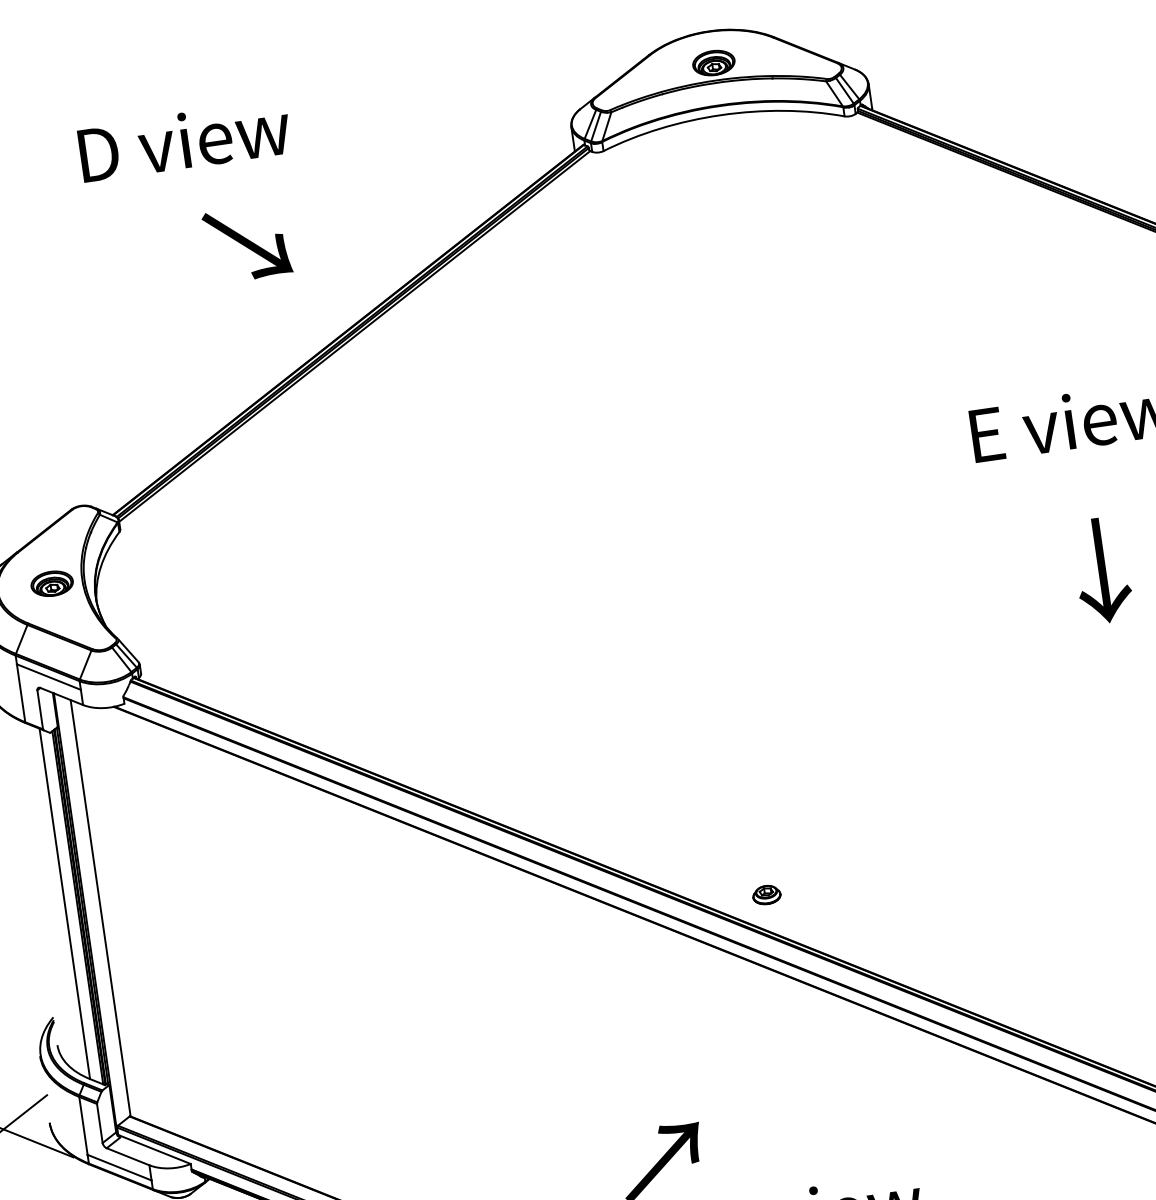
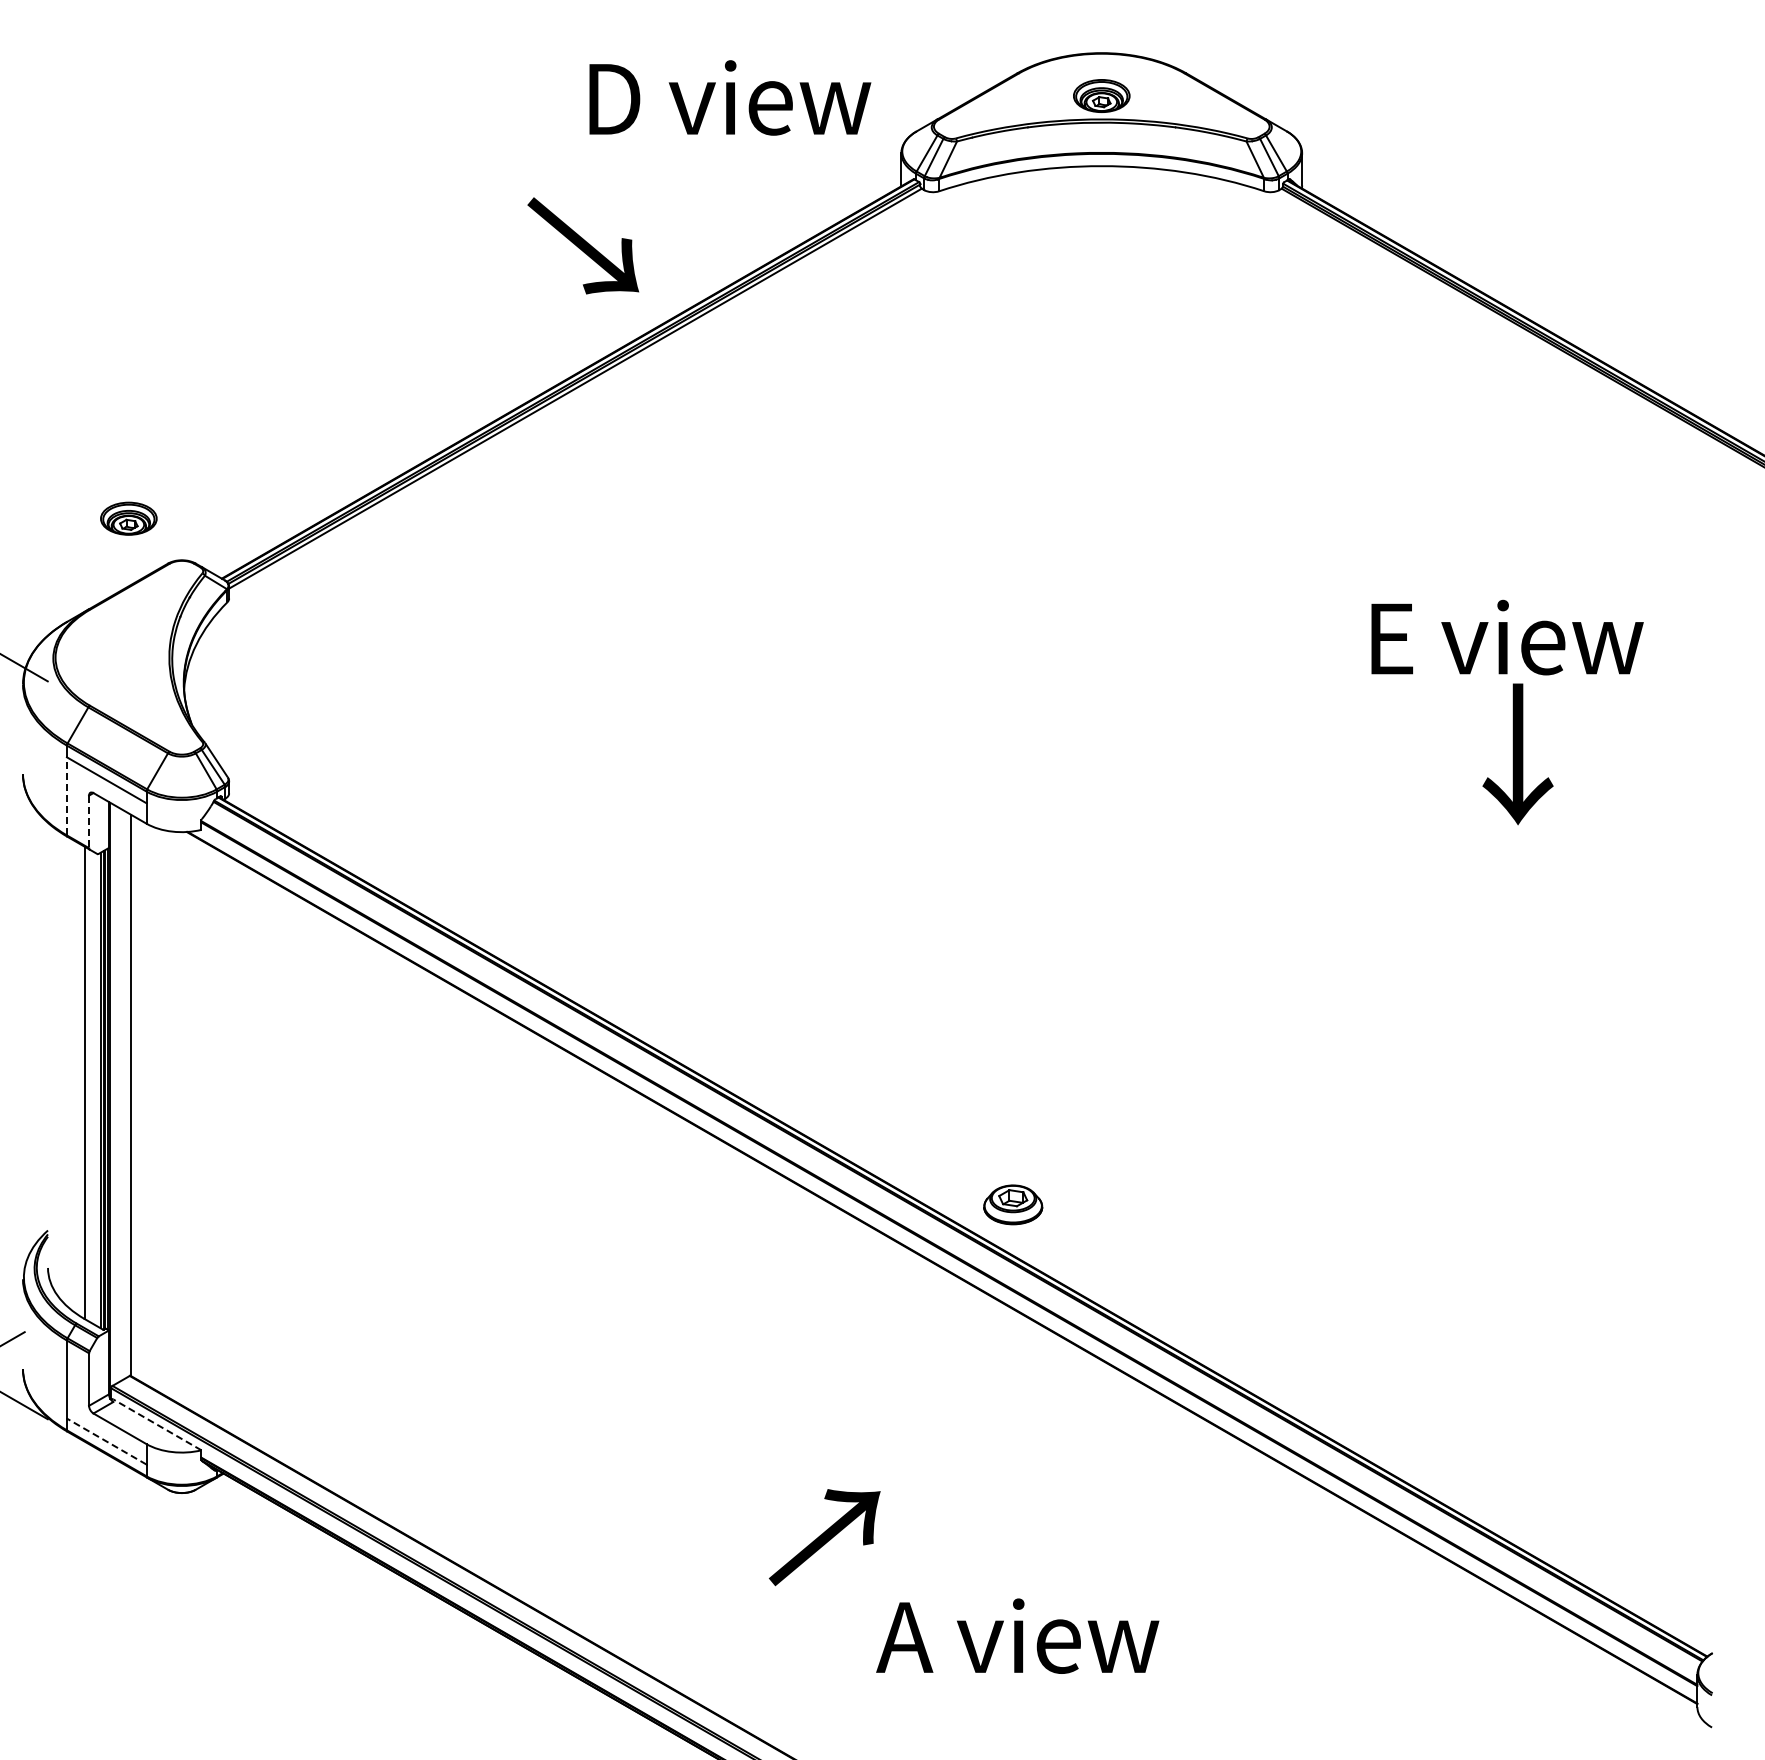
text: (184, 140) -> (730, 97), moved
text: (247, 243) -> (583, 245), moved
text: (1101, 570) -> (1517, 754), moved
part: (51, 583) -> (128, 518), moved
line: (20, 692) -> (66, 795), solid -> dashed
line: (40, 710) -> (89, 822), solid -> dashed
part: (766, 894) -> (1013, 1204), size x1.6
line: (155, 1149) -> (157, 1424), solid -> dashed
line: (119, 1167) -> (106, 1441), solid -> dashed

